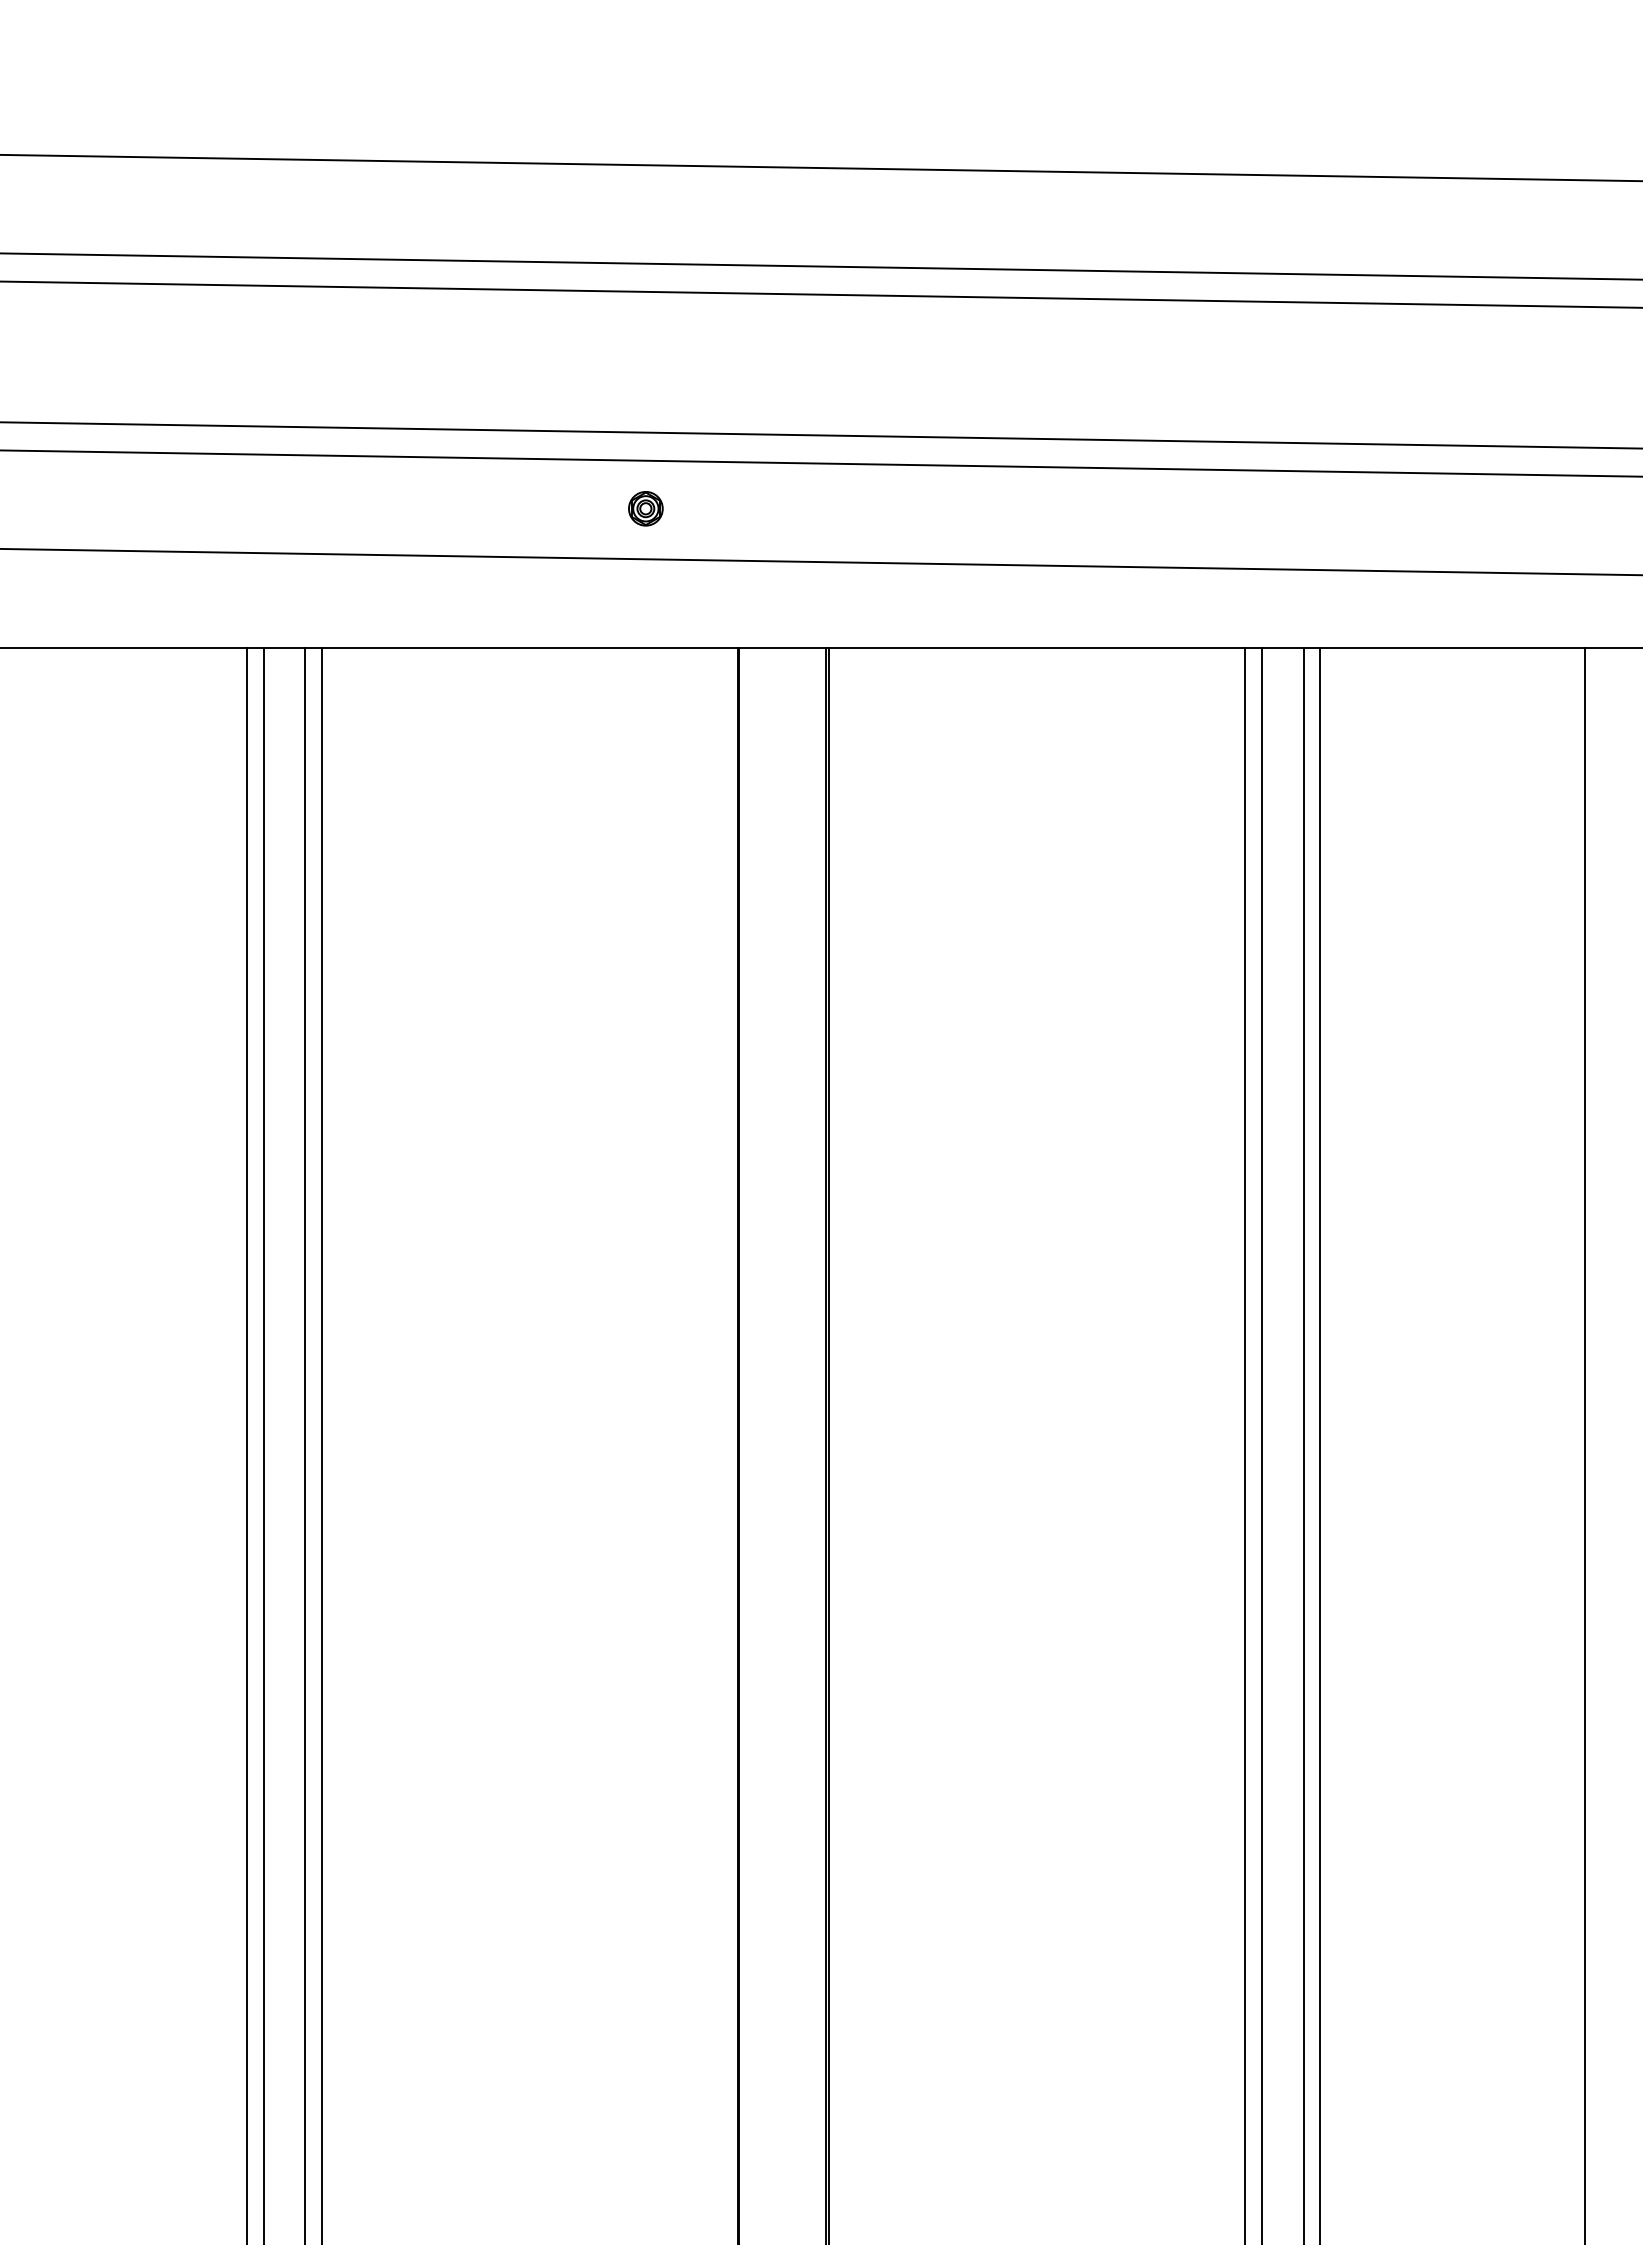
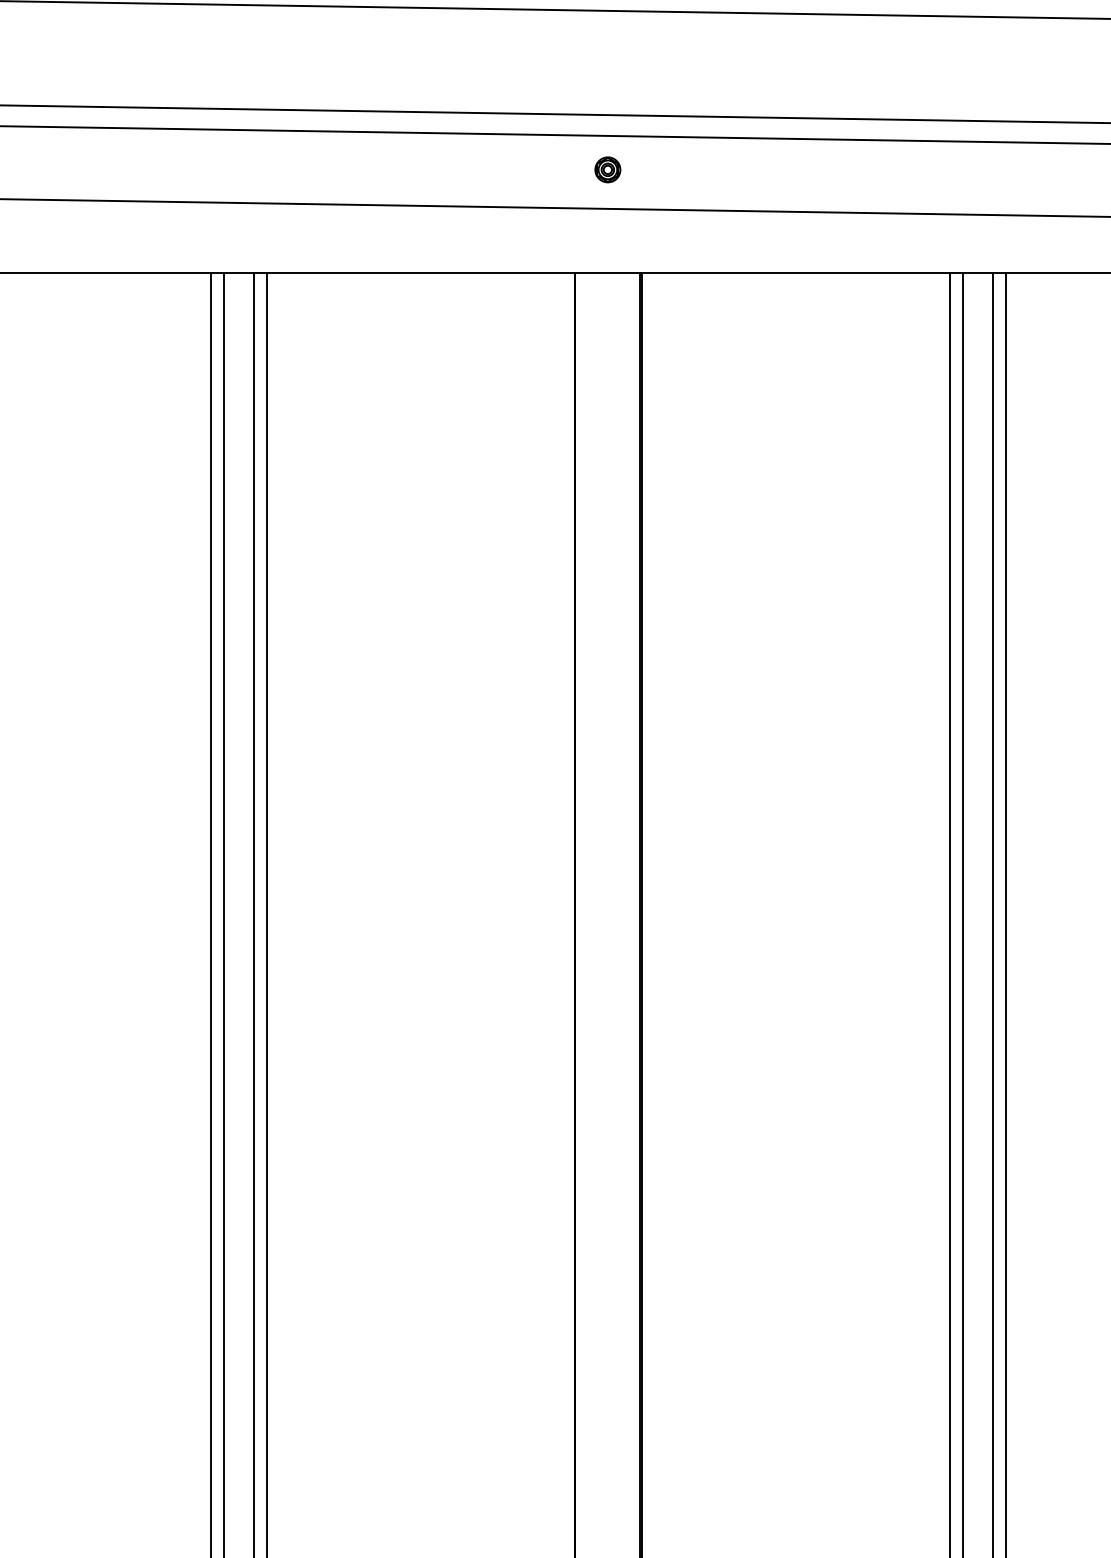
part: (645, 508) -> (607, 169), moved

